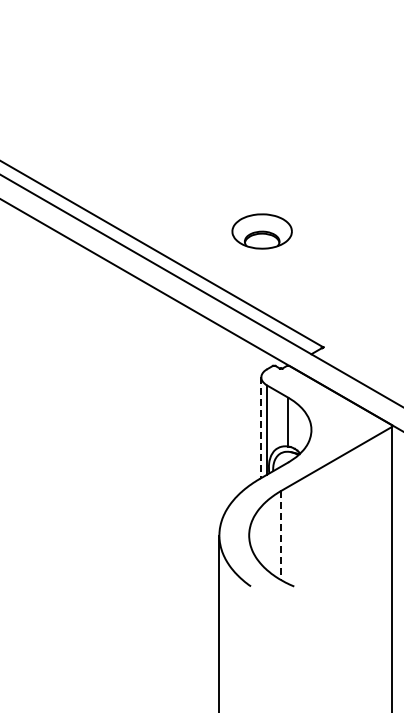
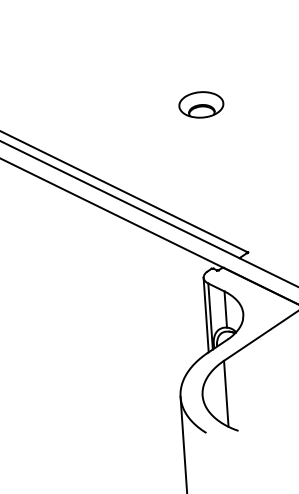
part: (261, 231) -> (200, 104), moved
line: (261, 428) -> (206, 315), dashed -> solid
line: (281, 535) -> (226, 393), dashed -> solid

